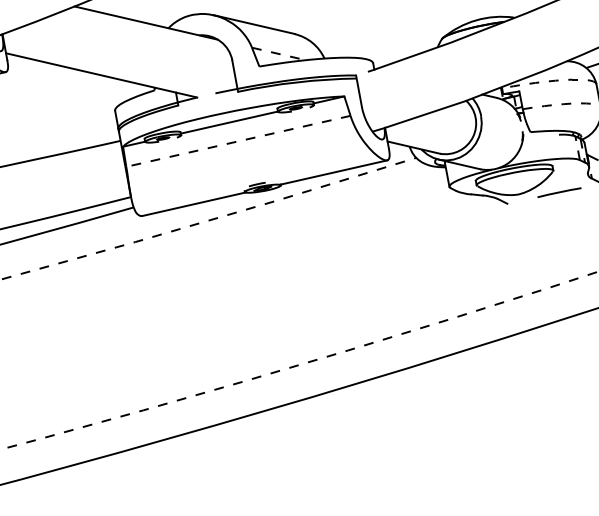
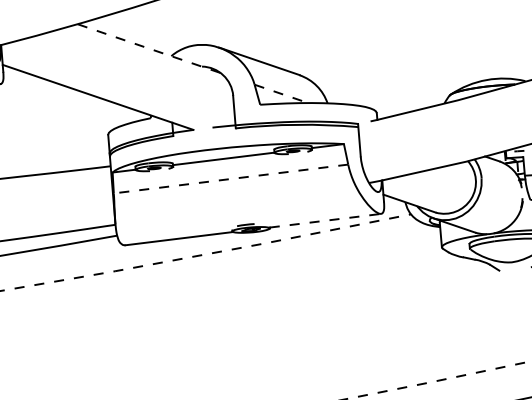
line: (145, 22) -> (148, 47), solid -> dashed
line: (334, 172) -> (325, 220), solid -> dashed

